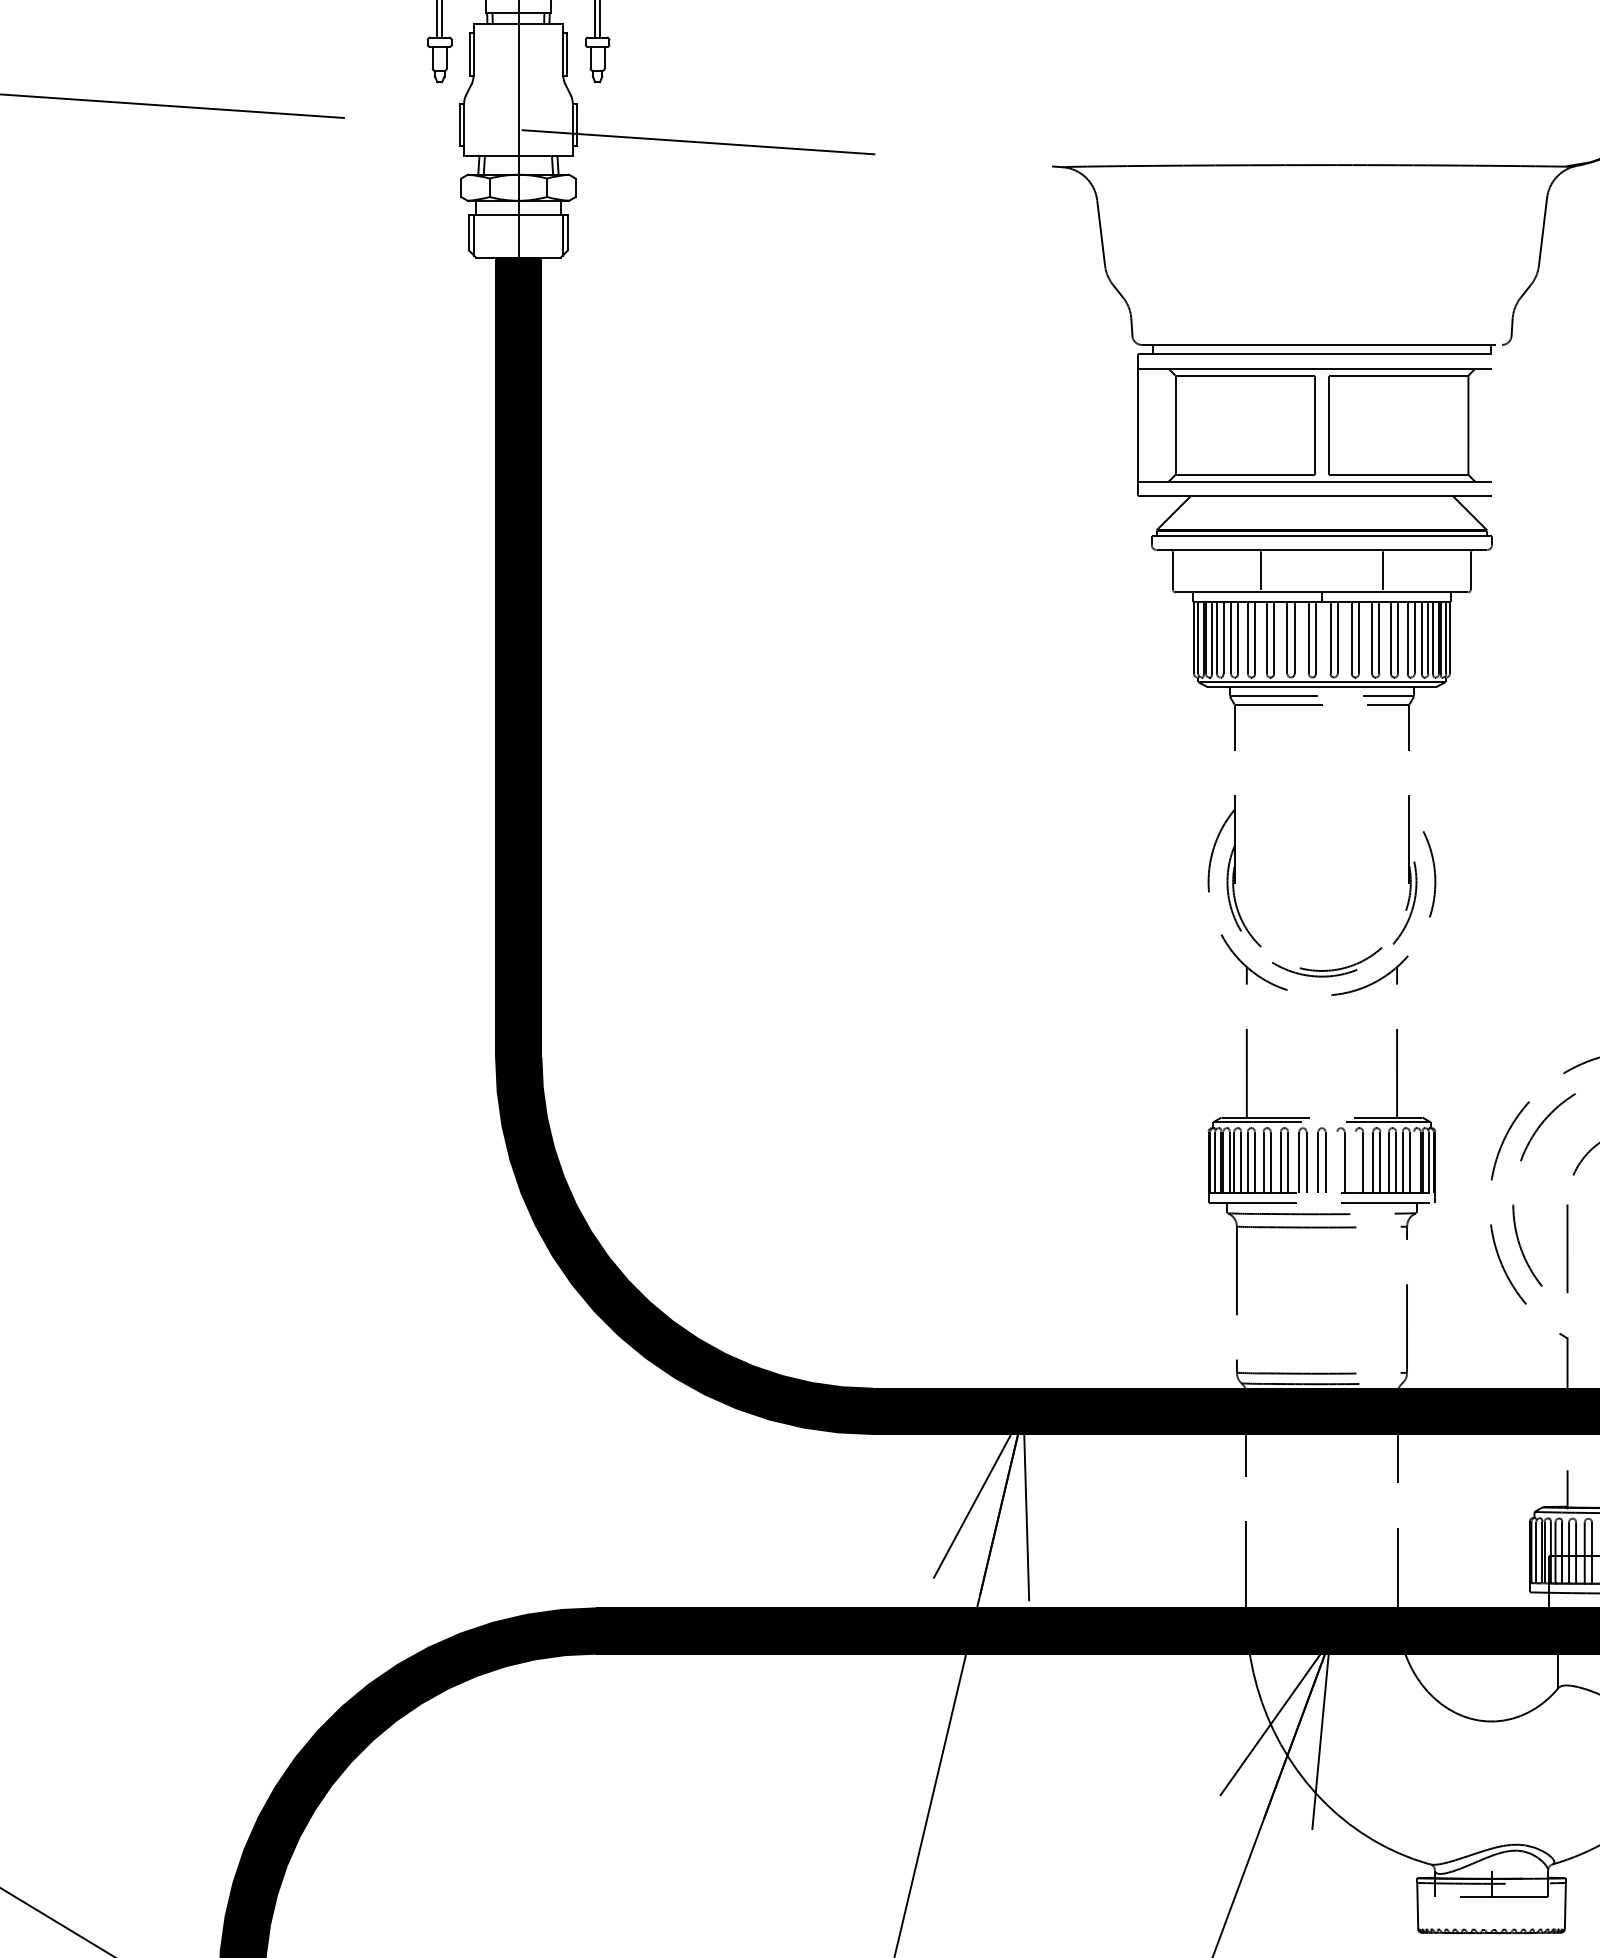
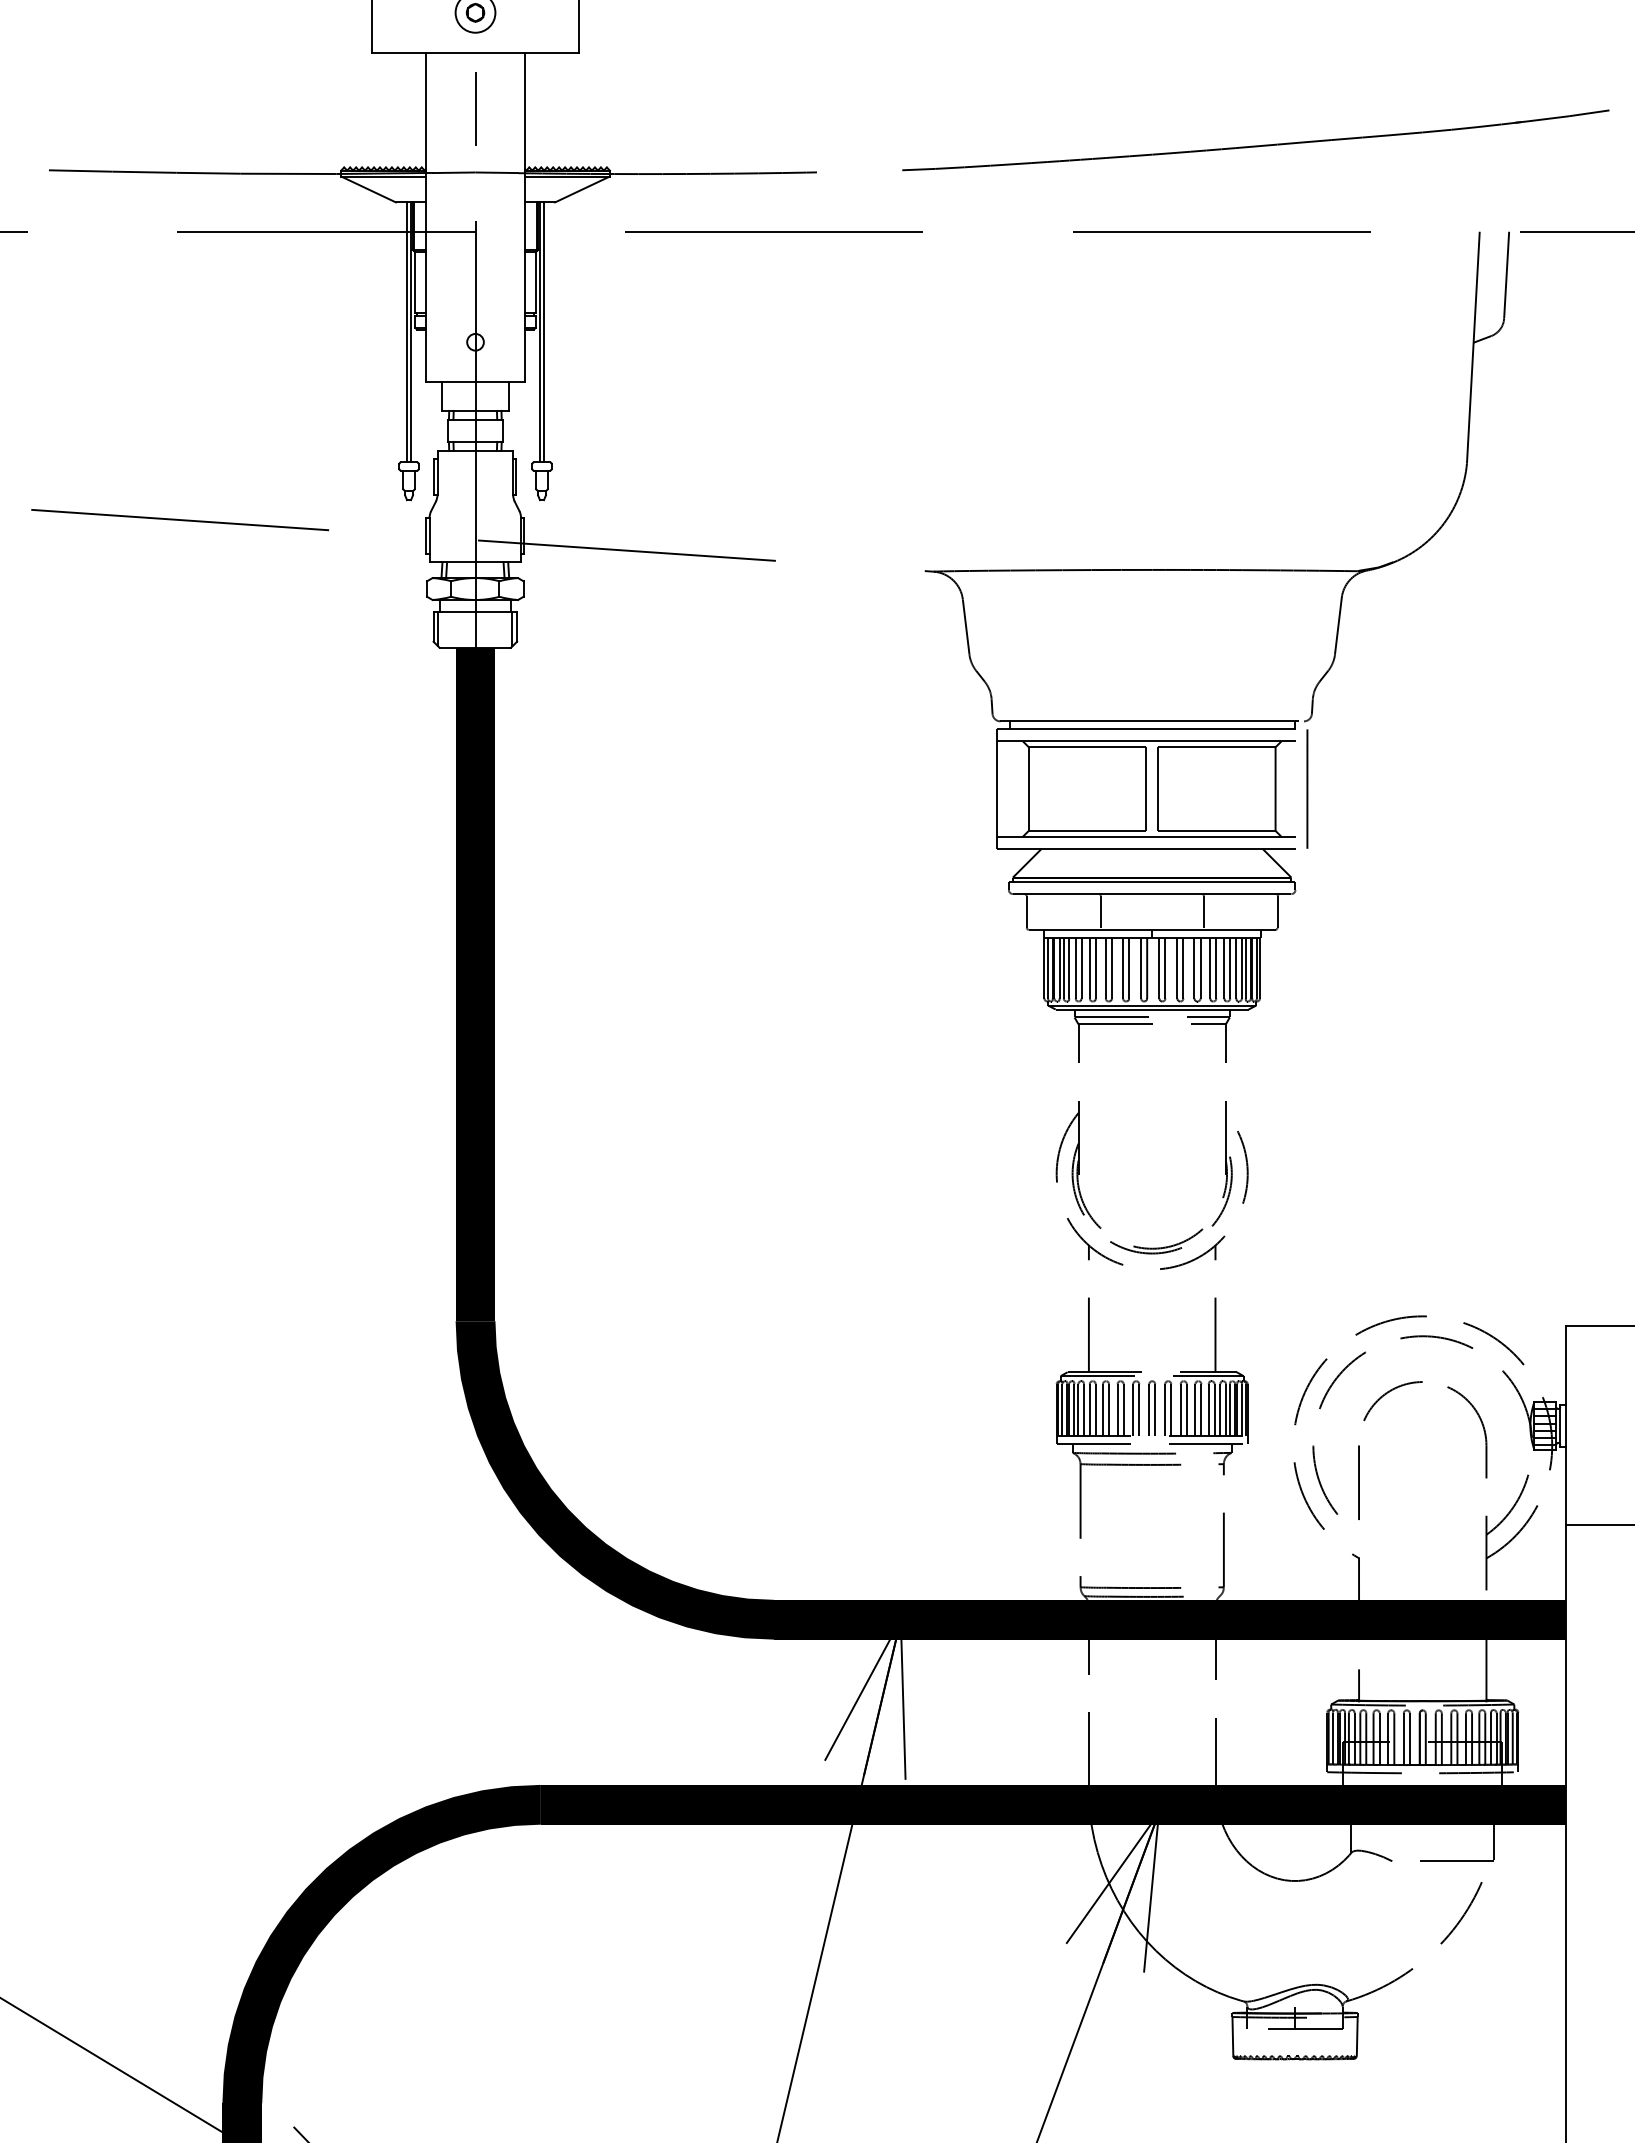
line: (1506, 424) -> (1307, 788), added
line: (1337, 1161) -> (1165, 1409), added
line: (1355, 1161) -> (1180, 1409), added
line: (1413, 1161) -> (1229, 1409), added

